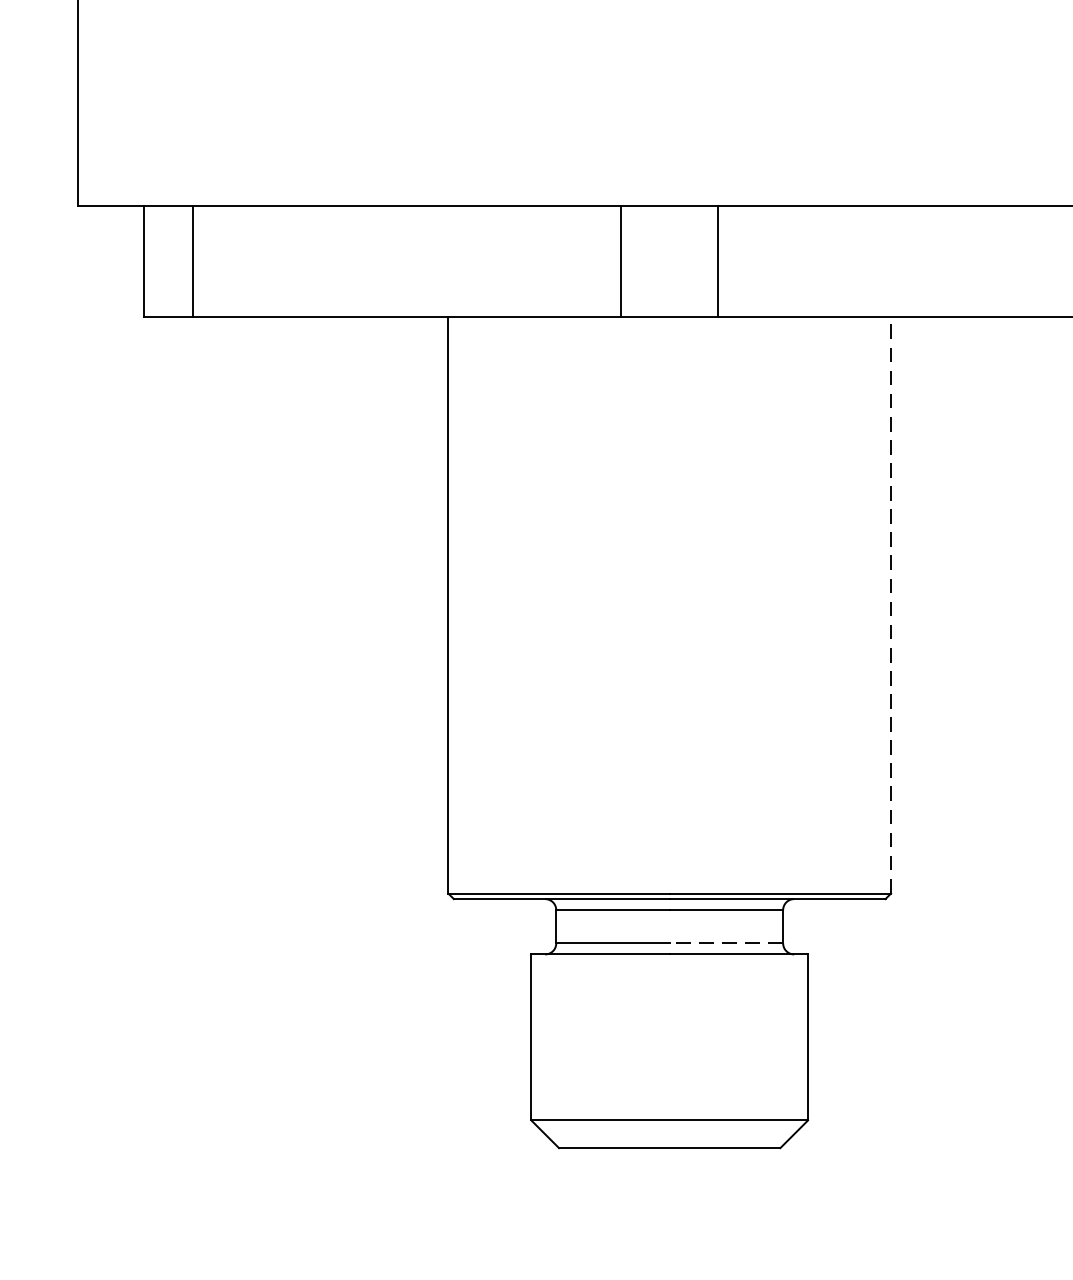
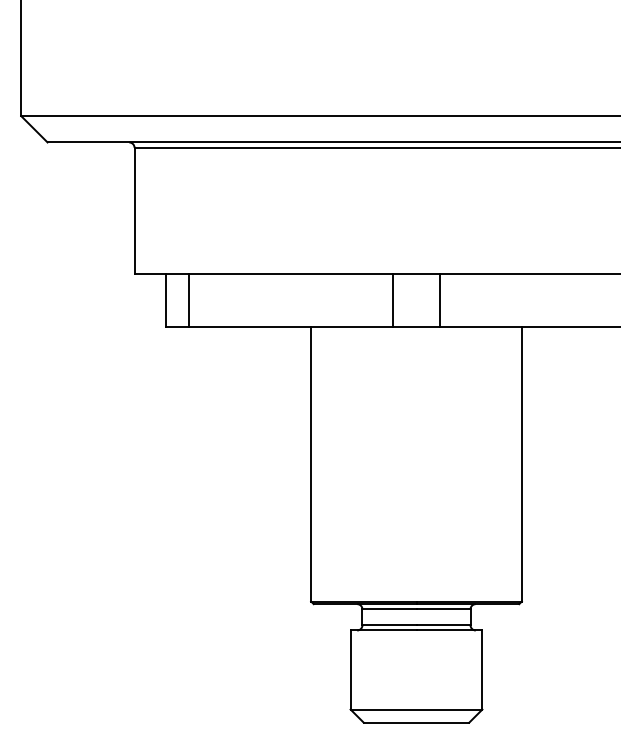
line: (890, 603) -> (521, 463), dashed -> solid
line: (726, 943) -> (443, 625), dashed -> solid

